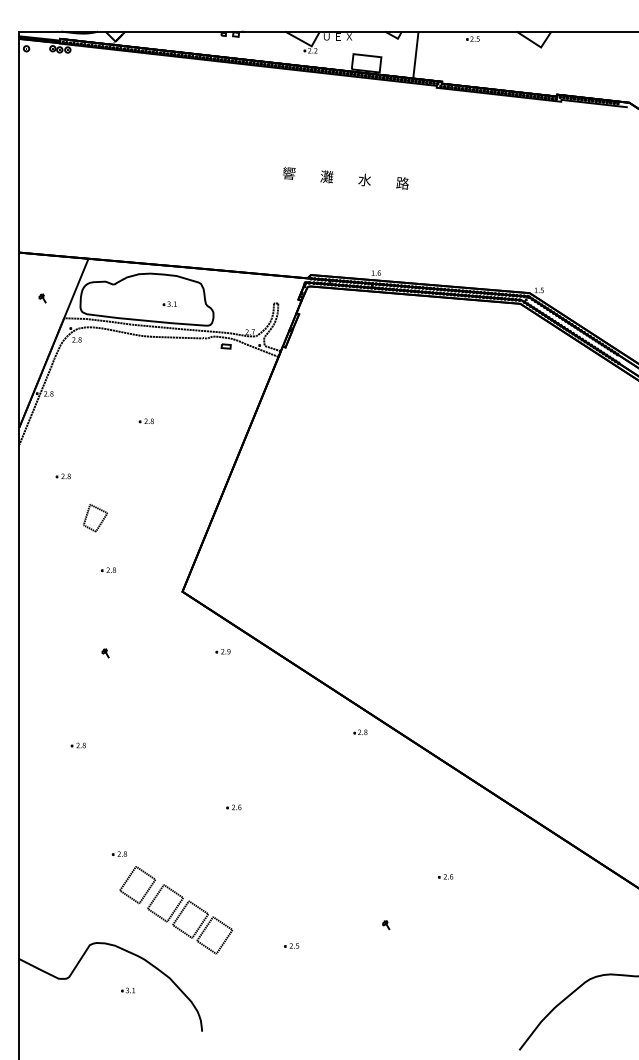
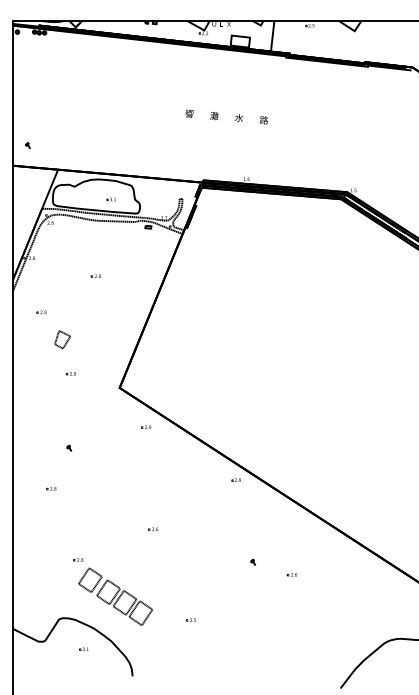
part: (41, 298) -> (27, 145), moved
part: (105, 652) -> (69, 447), moved
part: (385, 923) -> (252, 561), moved

